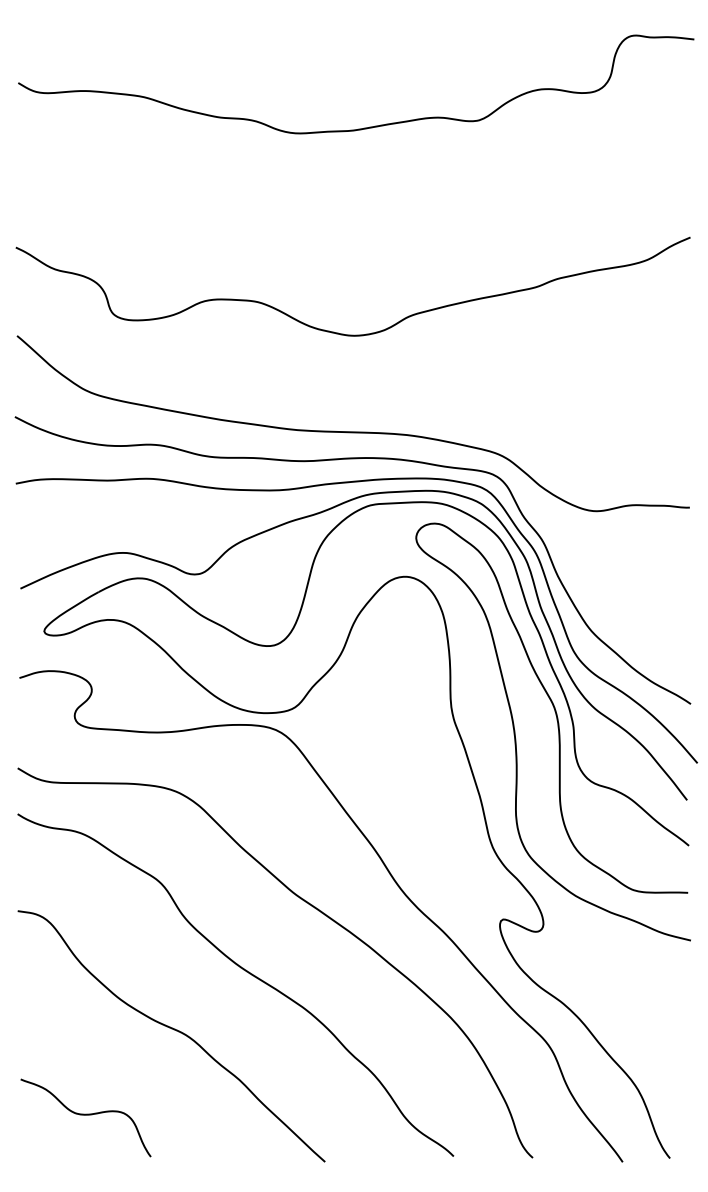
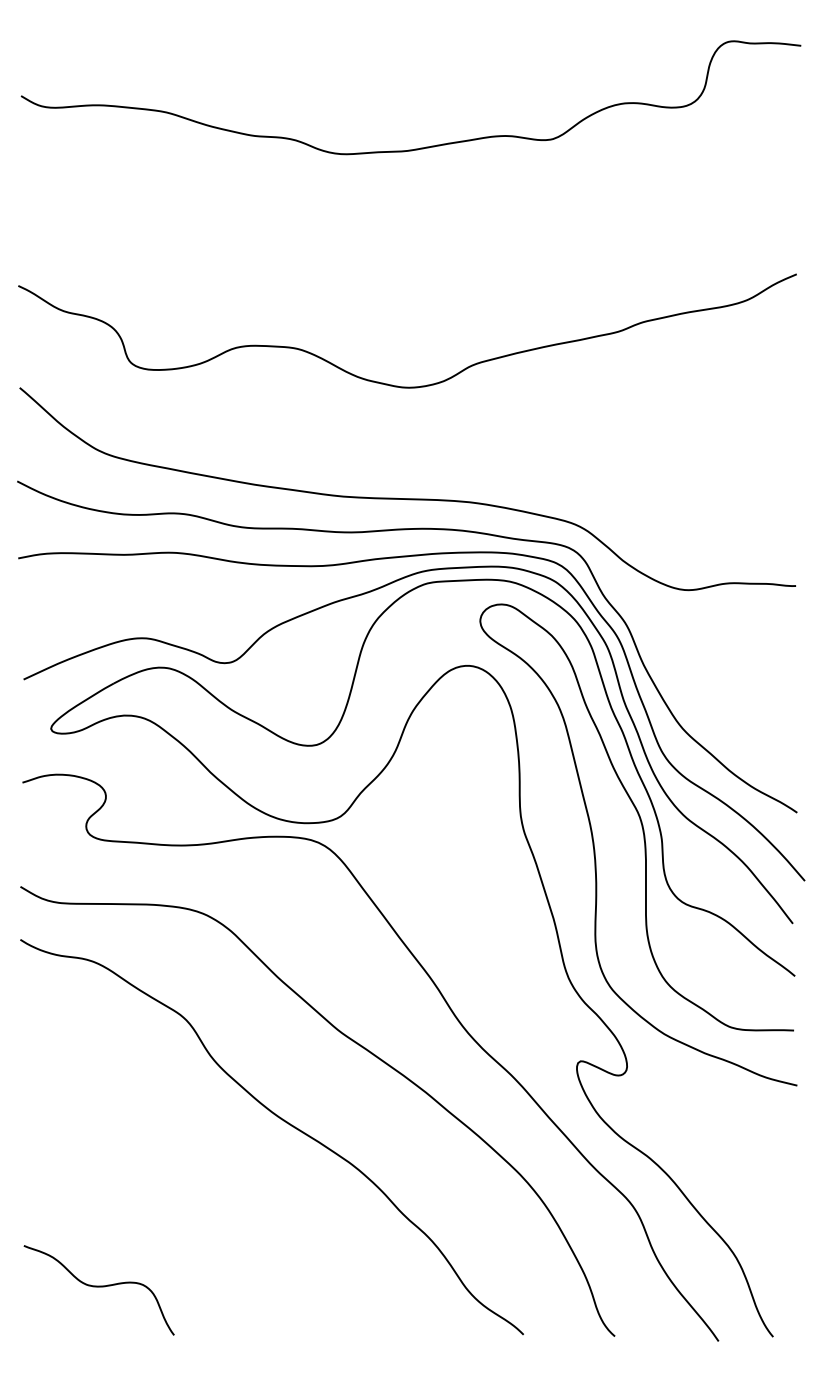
curve: (174, 1030) -> (201, 1189), removed

